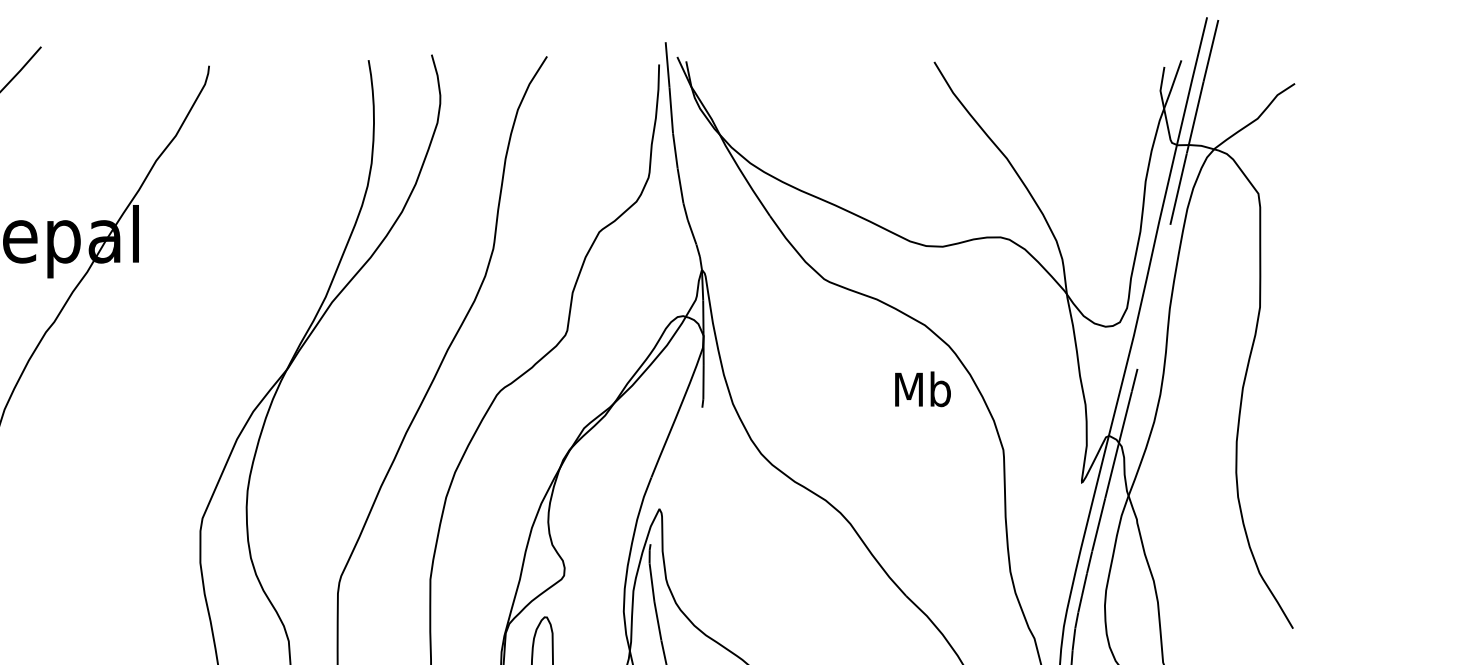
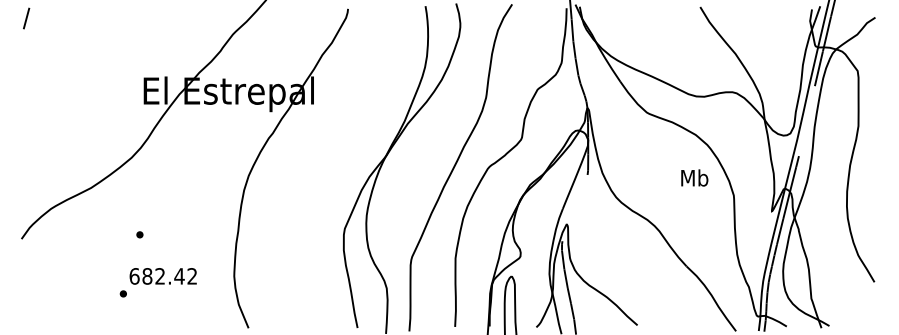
text: (922, 388) -> (694, 177), moved

